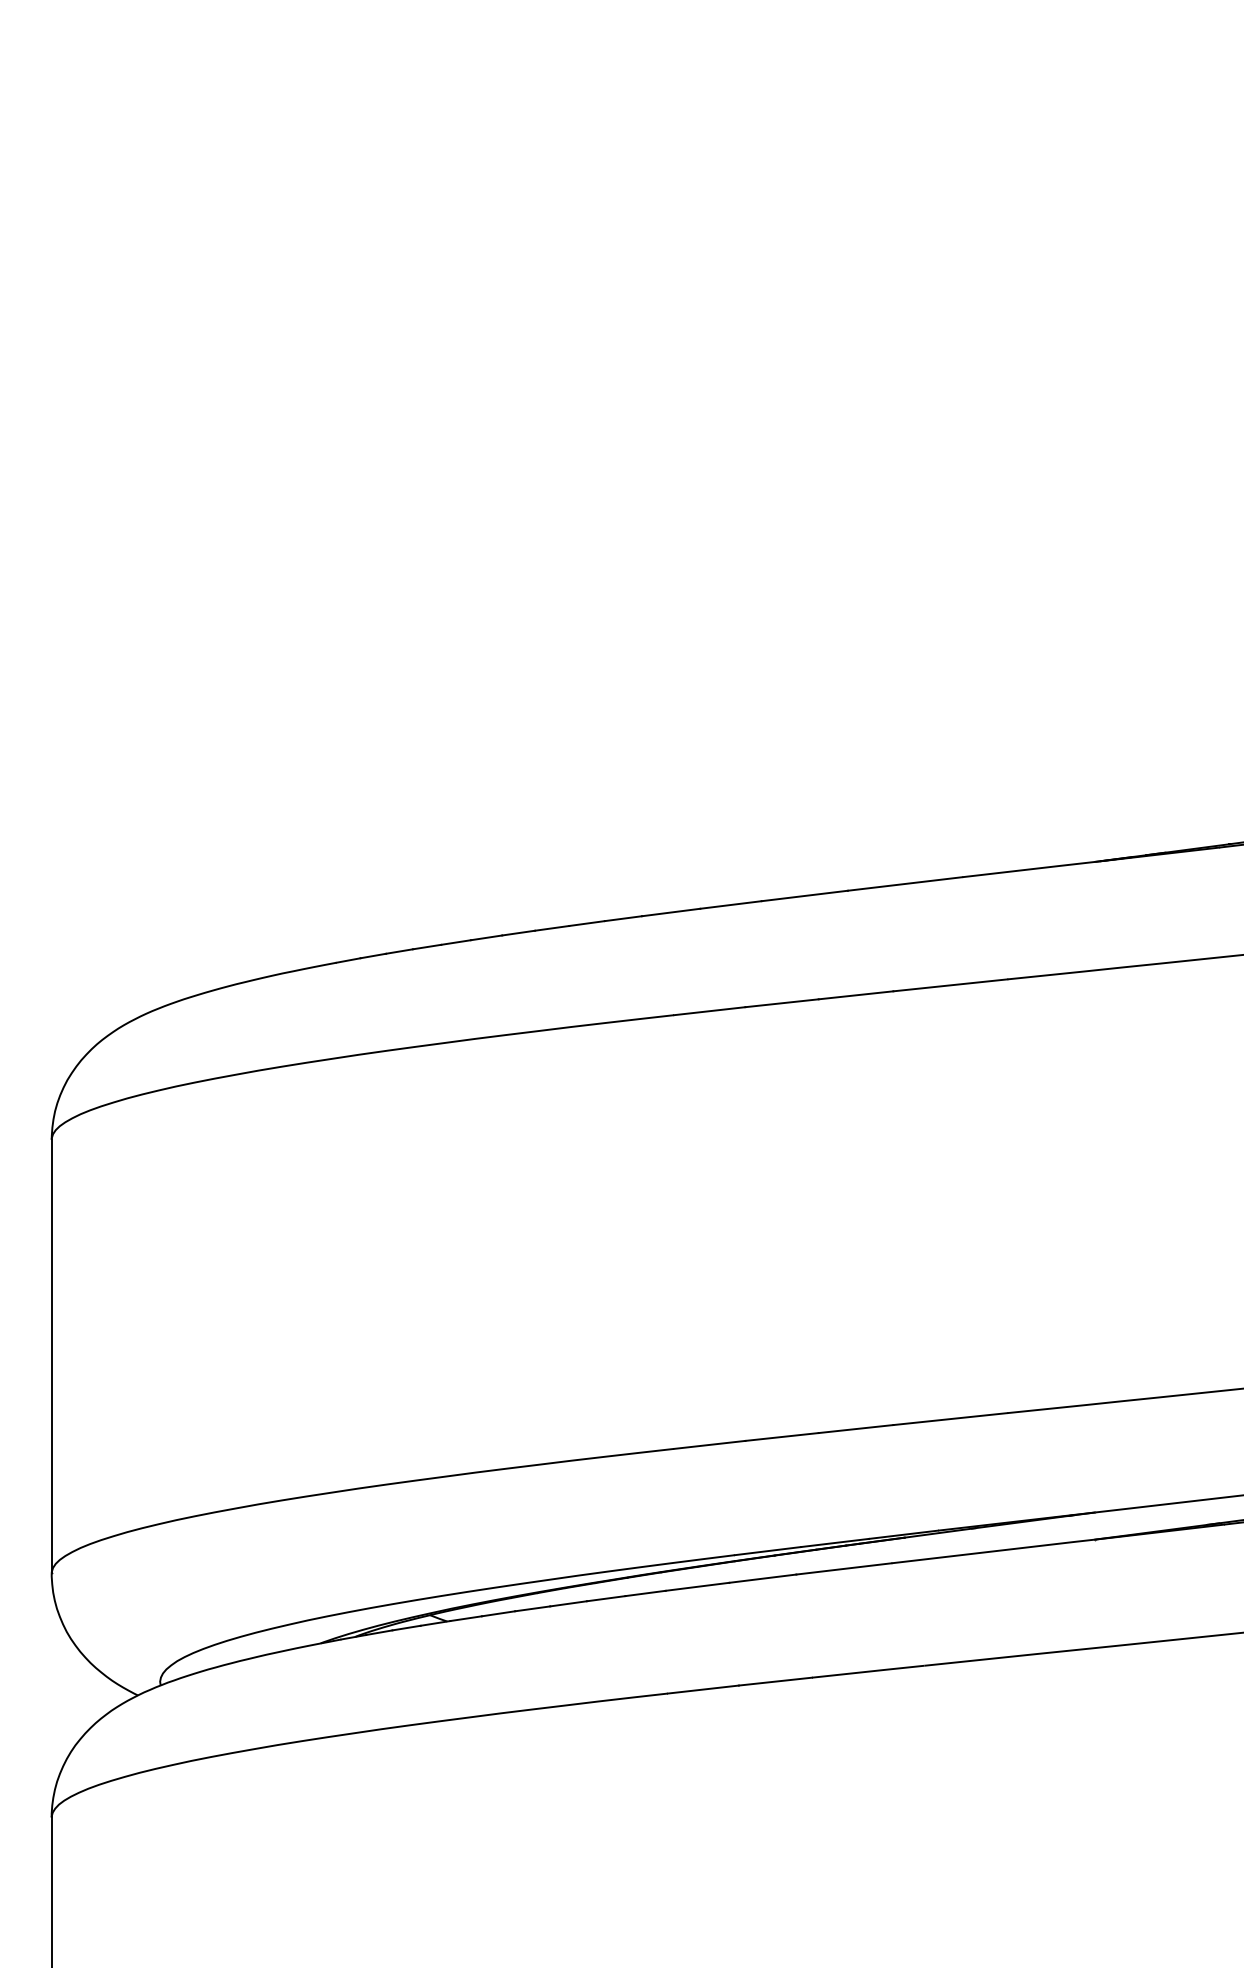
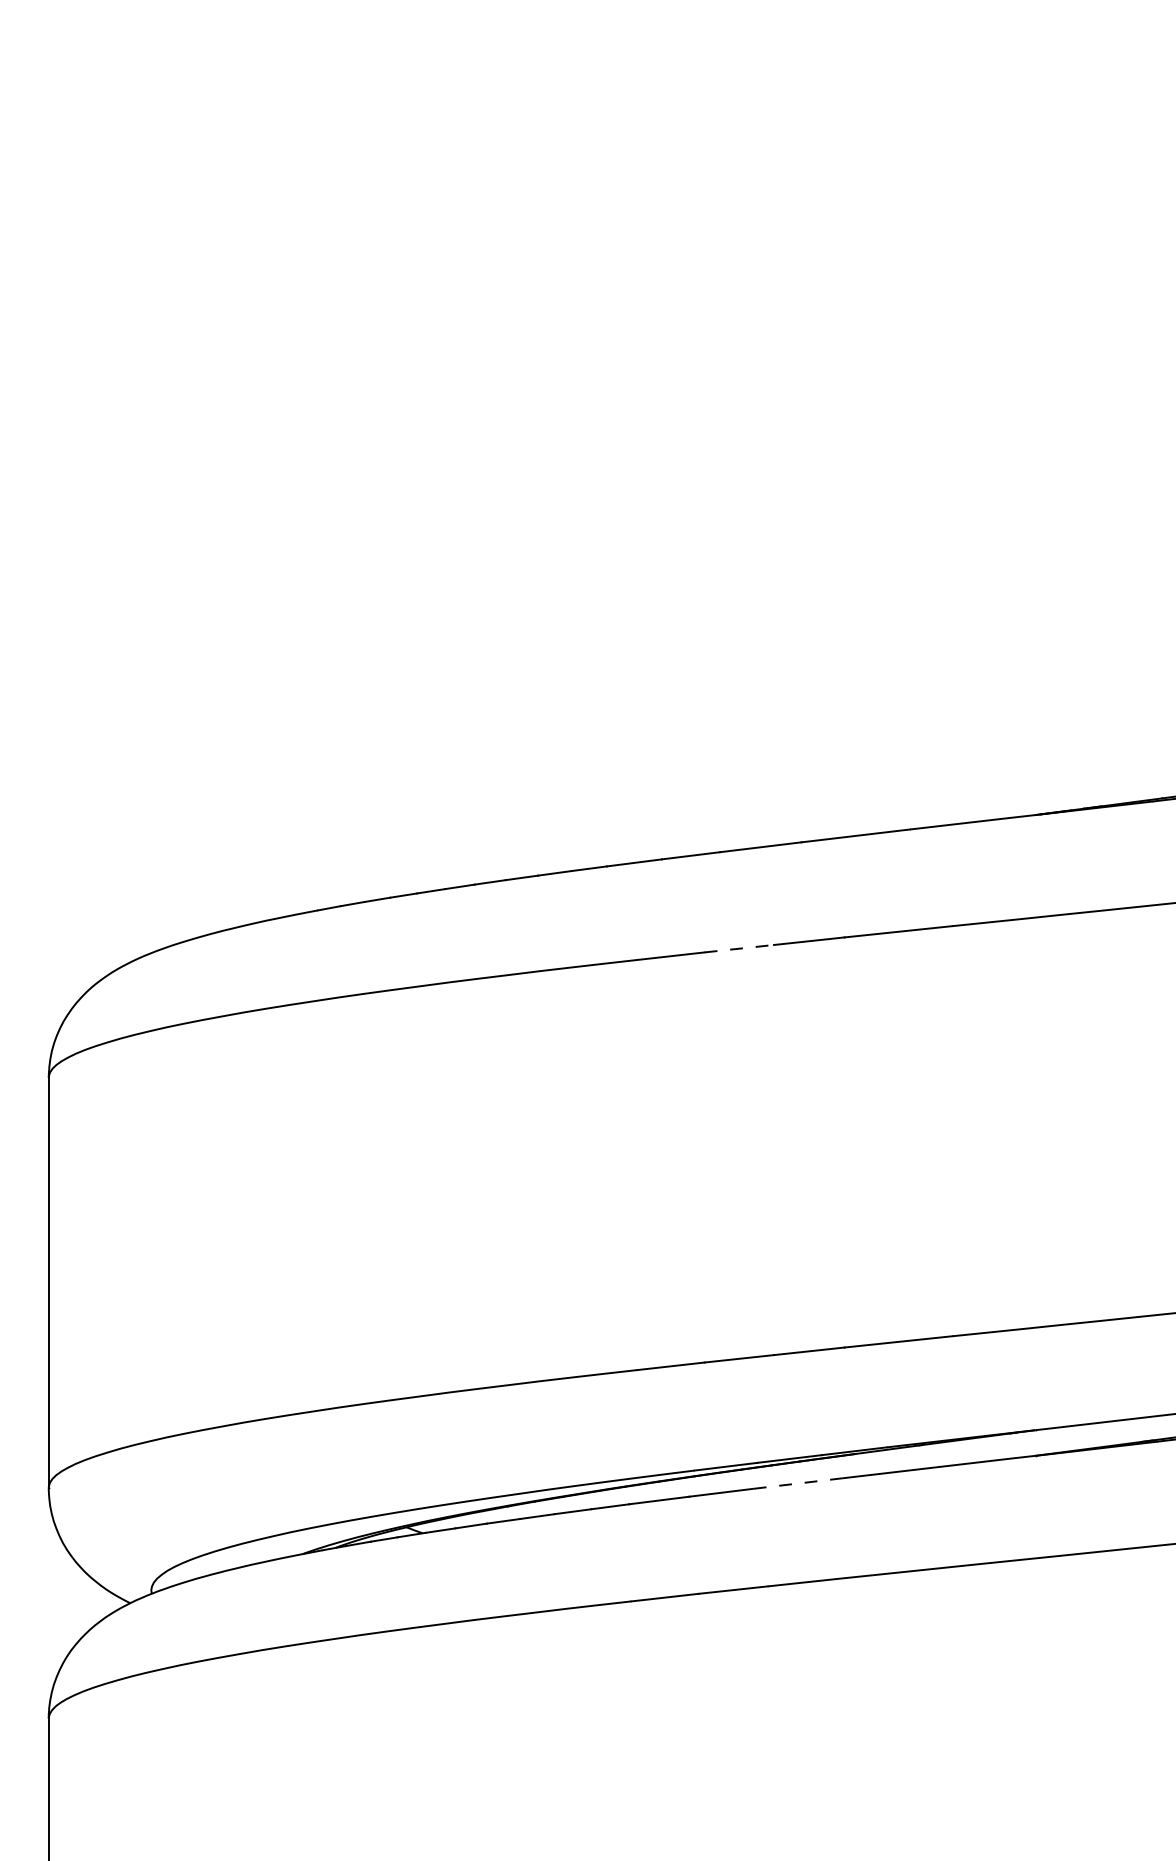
line: (782, 1003) -> (739, 948), solid -> dashed
line: (843, 1568) -> (797, 1483), solid -> dashed

